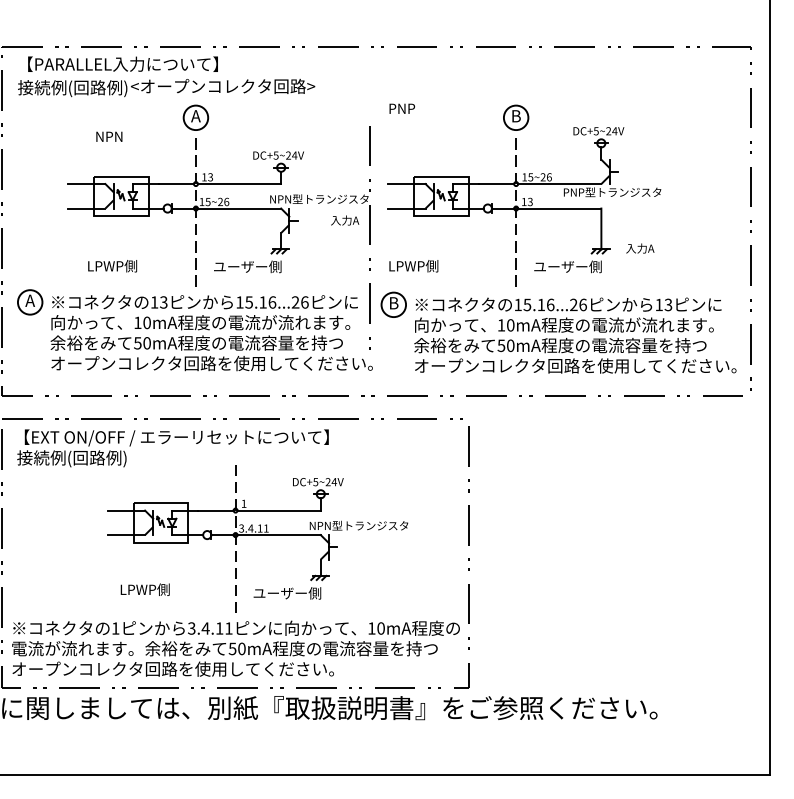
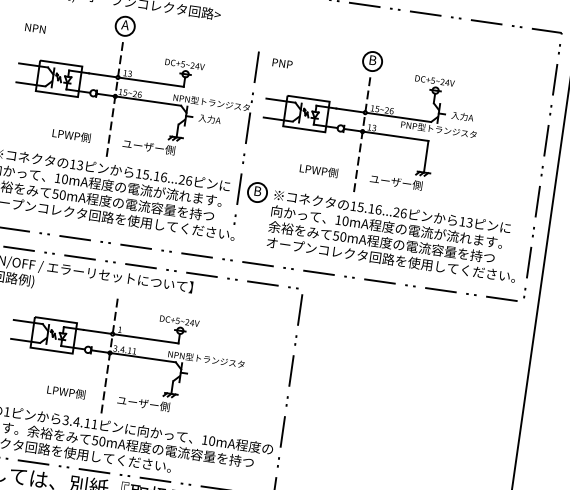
text: (401, 108) -> (281, 63), moved
text: (109, 136) -> (35, 28), moved
text: (345, 220) -> (210, 119), moved
text: (640, 248) -> (462, 116), moved
text: (112, 266) -> (71, 135), moved
text: (413, 266) -> (318, 171), moved
text: (144, 589) -> (65, 391), moved

